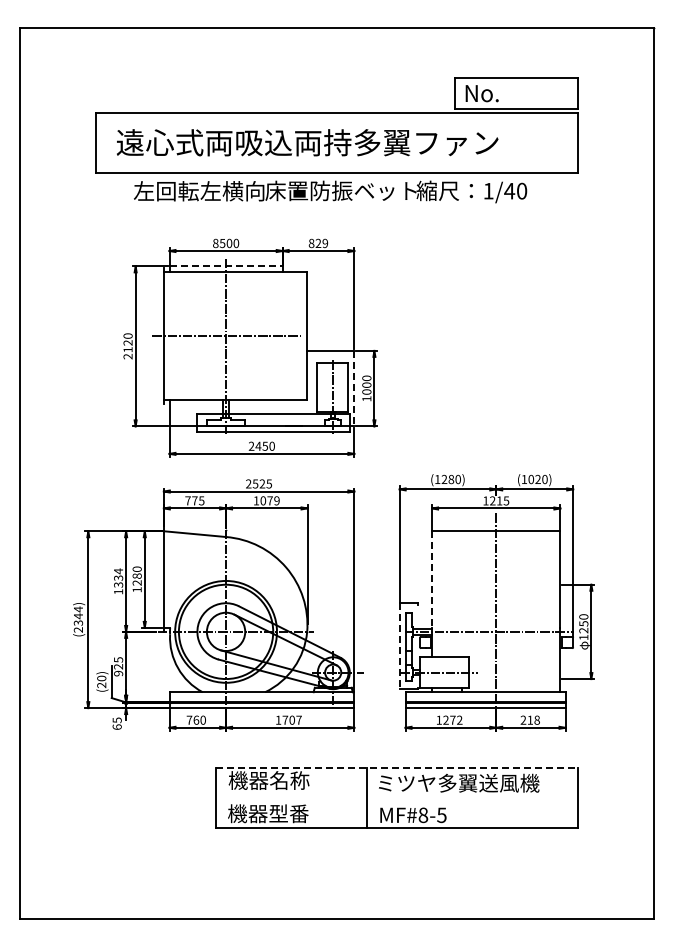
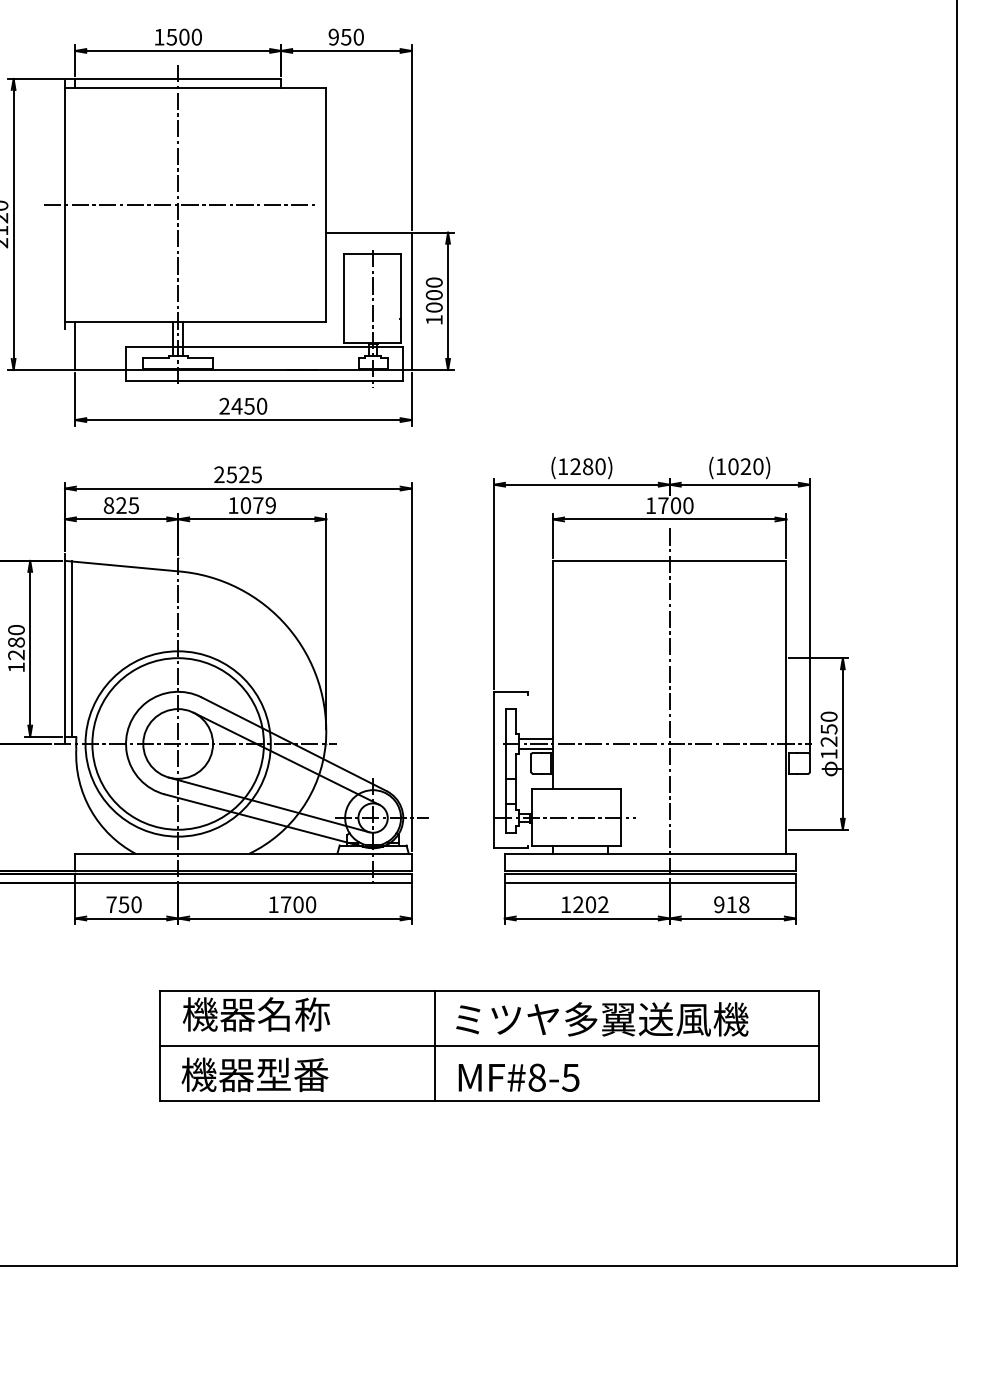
text: (215, 243) -> (158, 37), 8500 -> 1500
text: (318, 243) -> (346, 37), 829 -> 950
line: (226, 266) -> (178, 79), dashed -> solid
line: (354, 388) -> (411, 301), dashed -> solid
text: (191, 500) -> (115, 504), 775 -> 825
text: (499, 500) -> (675, 504), 1215 -> 1700
line: (167, 579) -> (71, 648), added
line: (432, 580) -> (553, 650), dashed -> solid
line: (399, 646) -> (493, 770), dashed -> solid
text: (196, 719) -> (124, 903), 760 -> 750
text: (298, 719) -> (309, 903), 1707 -> 1700
text: (452, 719) -> (590, 903), 1272 -> 1202
text: (523, 720) -> (719, 905), 218 -> 918
line: (397, 767) -> (490, 990), dashed -> solid
line: (397, 797) -> (490, 1045), added

